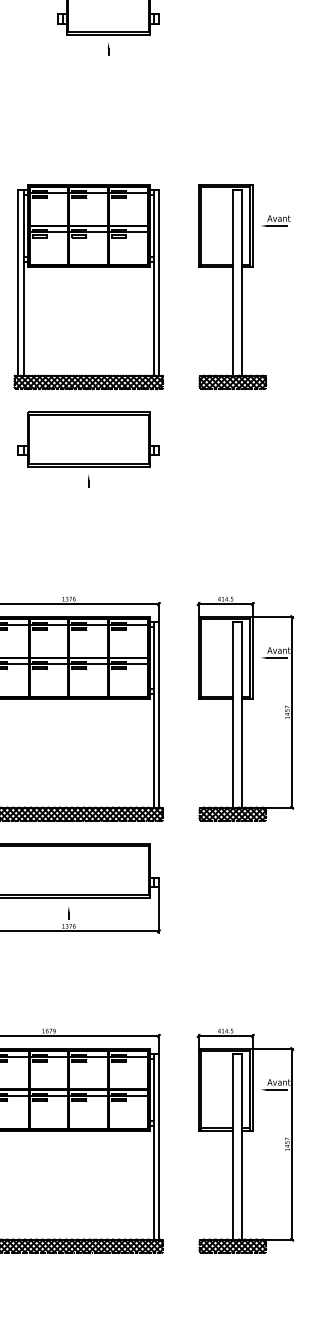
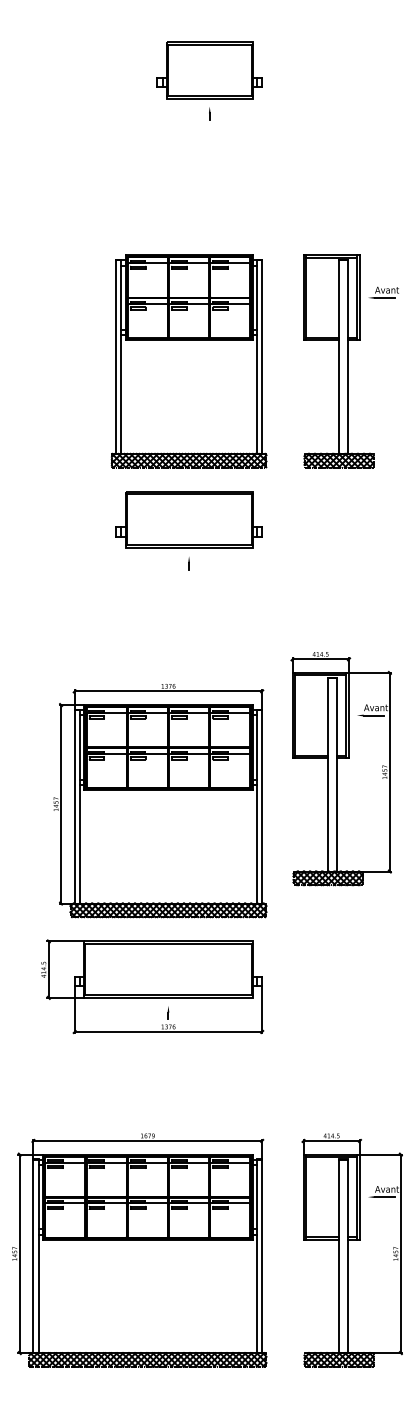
part: (244, 709) -> (340, 769), moved

